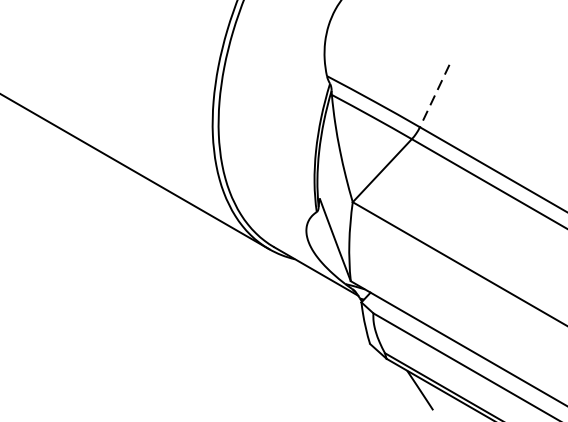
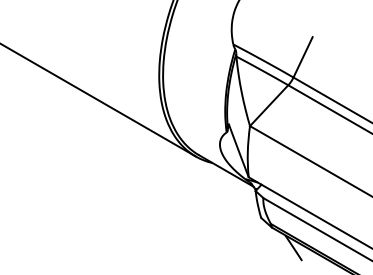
line: (433, 96) -> (302, 57), dashed -> solid

